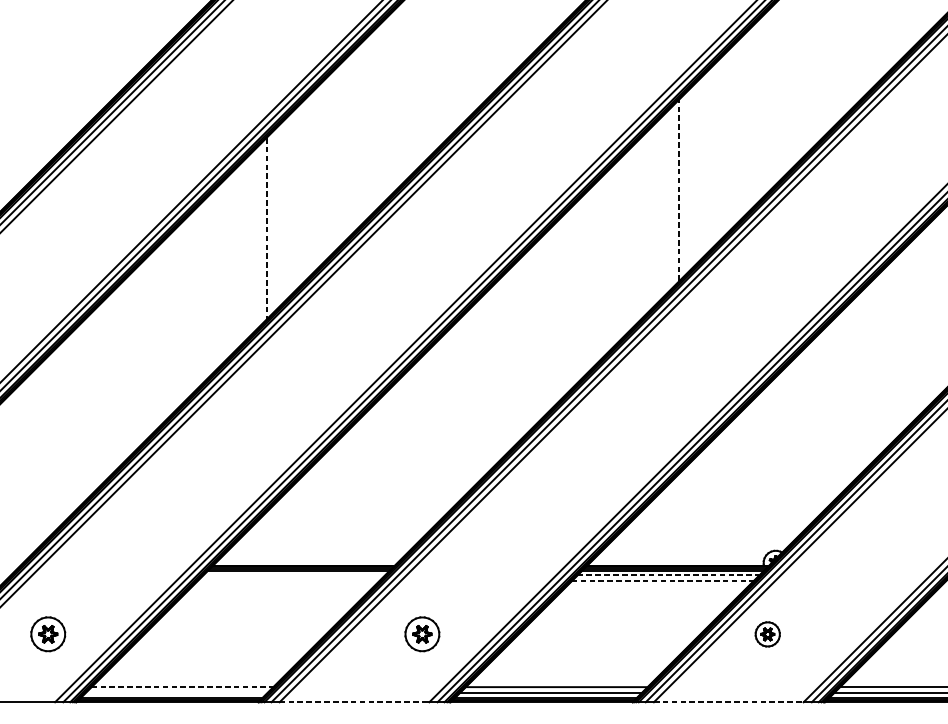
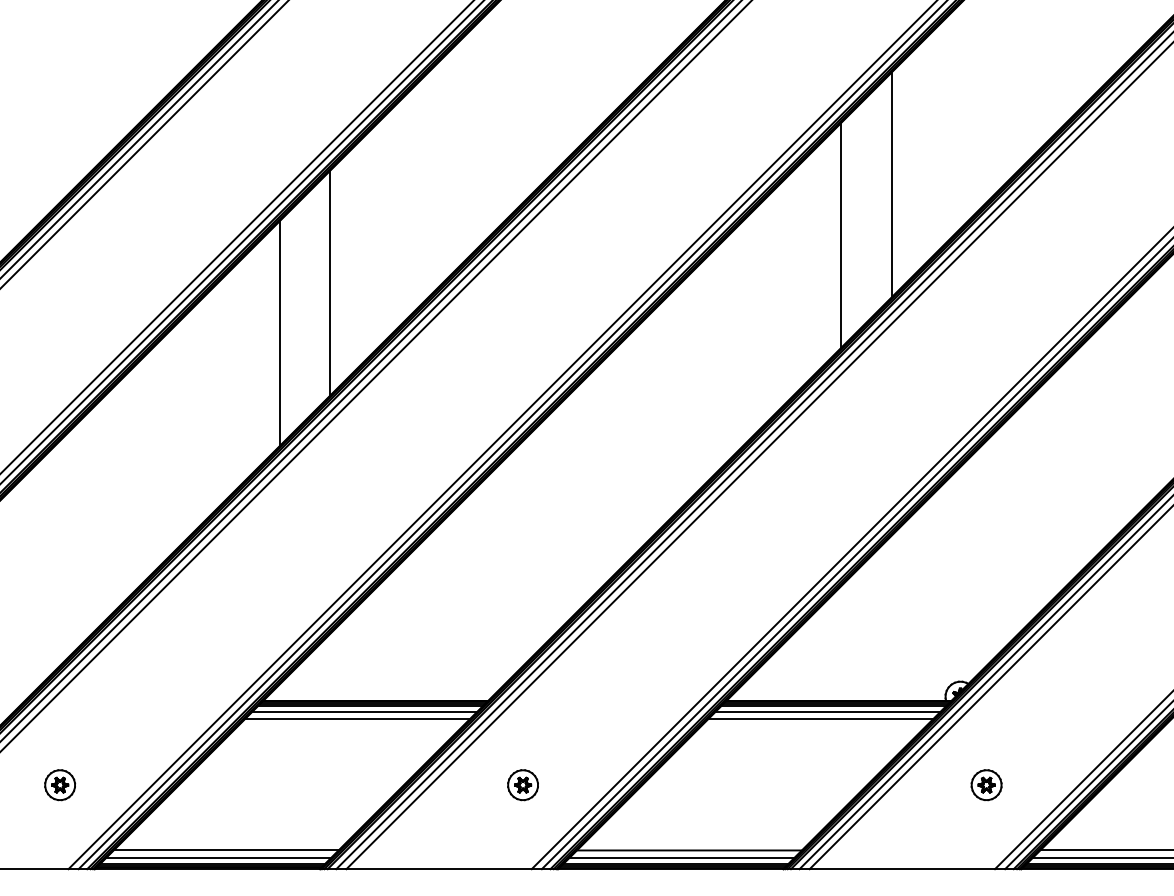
line: (720, 149) -> (891, 184), added
line: (679, 190) -> (841, 235), dashed -> solid
line: (266, 229) -> (330, 283), dashed -> solid
line: (225, 269) -> (279, 333), added
line: (293, 575) -> (363, 712), added
line: (668, 575) -> (827, 712), dashed -> solid
line: (287, 581) -> (356, 719), added
line: (662, 581) -> (820, 719), dashed -> solid
part: (48, 634) -> (60, 785), size x0.71
part: (421, 634) -> (522, 785), size x0.71
part: (767, 634) -> (986, 785), moved
line: (182, 687) -> (226, 850), dashed -> solid
line: (176, 692) -> (218, 857), added
line: (354, 702) -> (439, 869), dashed -> solid
line: (728, 702) -> (902, 869), dashed -> solid

